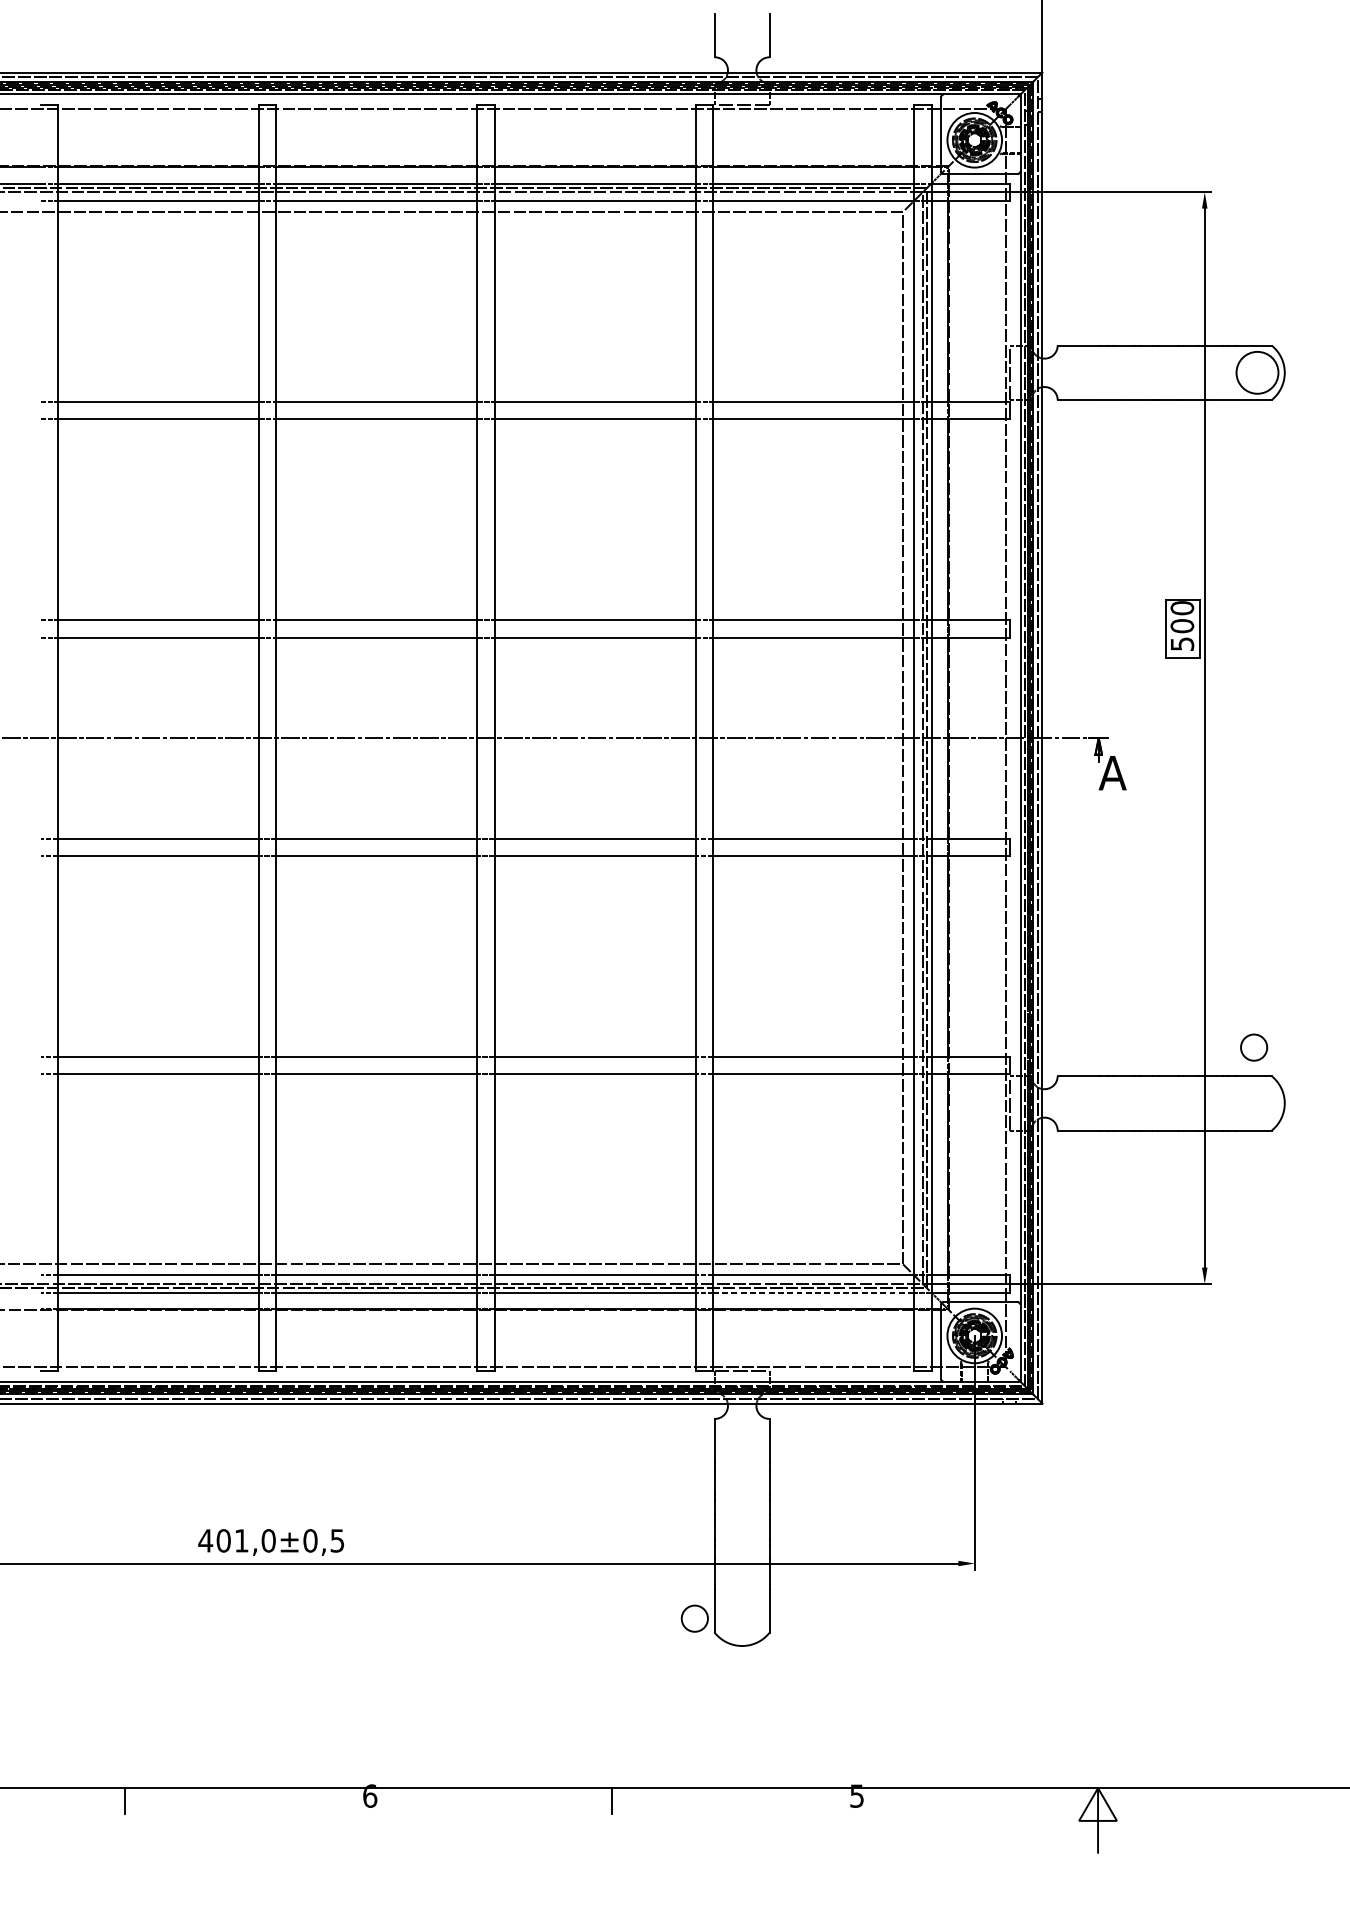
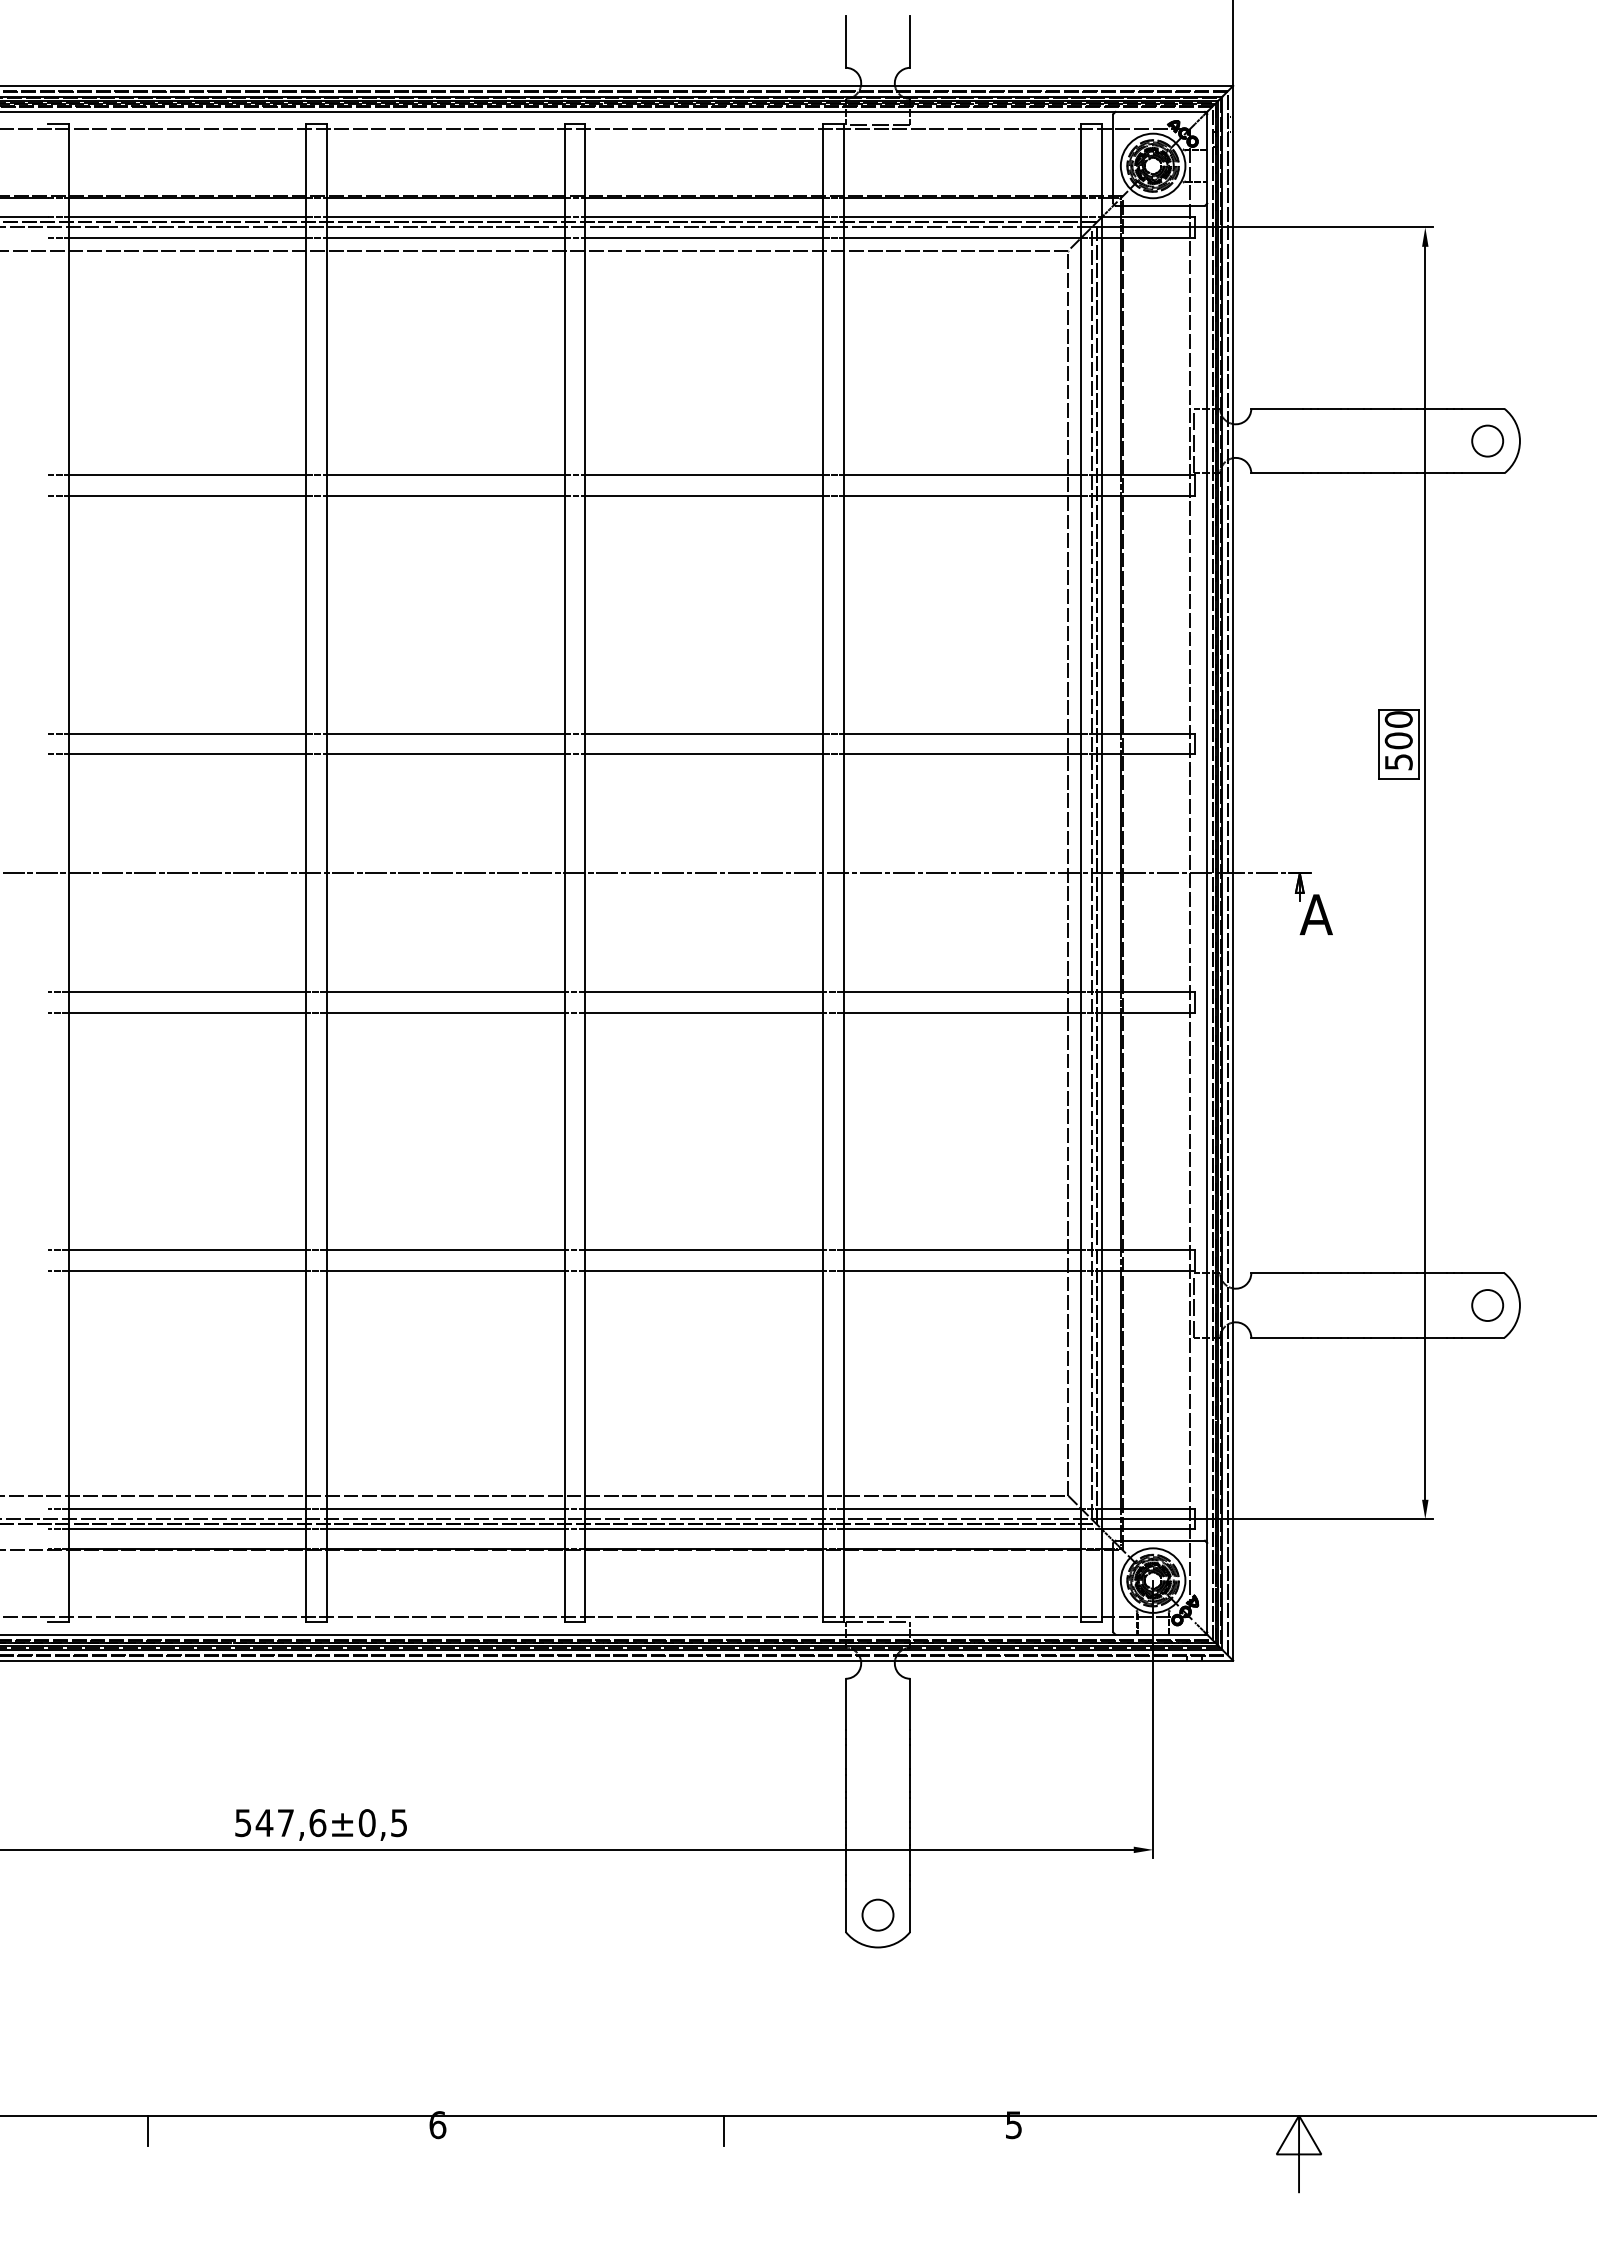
circle: (1257, 372) -> (1487, 440), size x0.62
circle: (1253, 1047) -> (1487, 1305), moved
line: (813, 1292) -> (962, 1529), dashed -> solid
text: (237, 1541) -> (280, 1823), 401,0 -> 547,6
circle: (694, 1618) -> (877, 1914), moved

